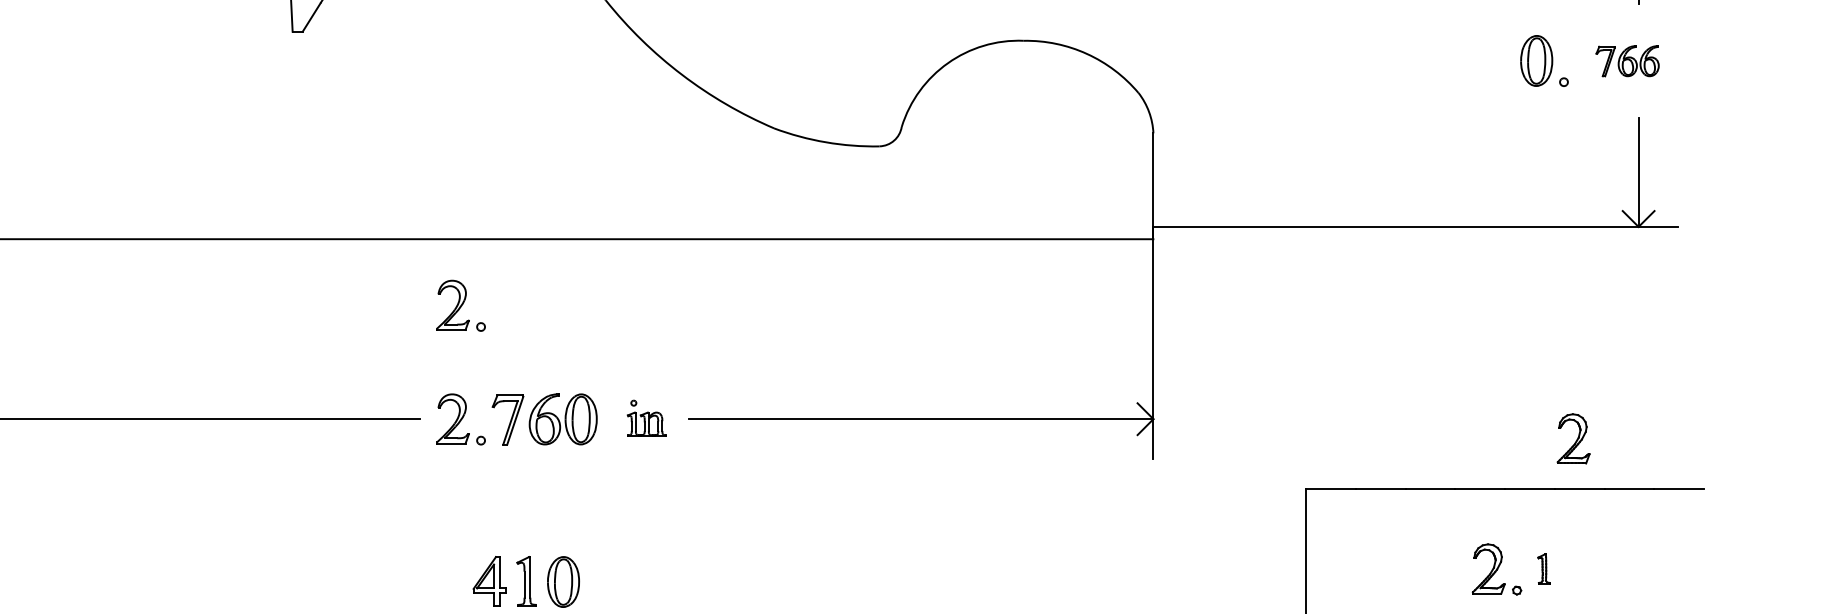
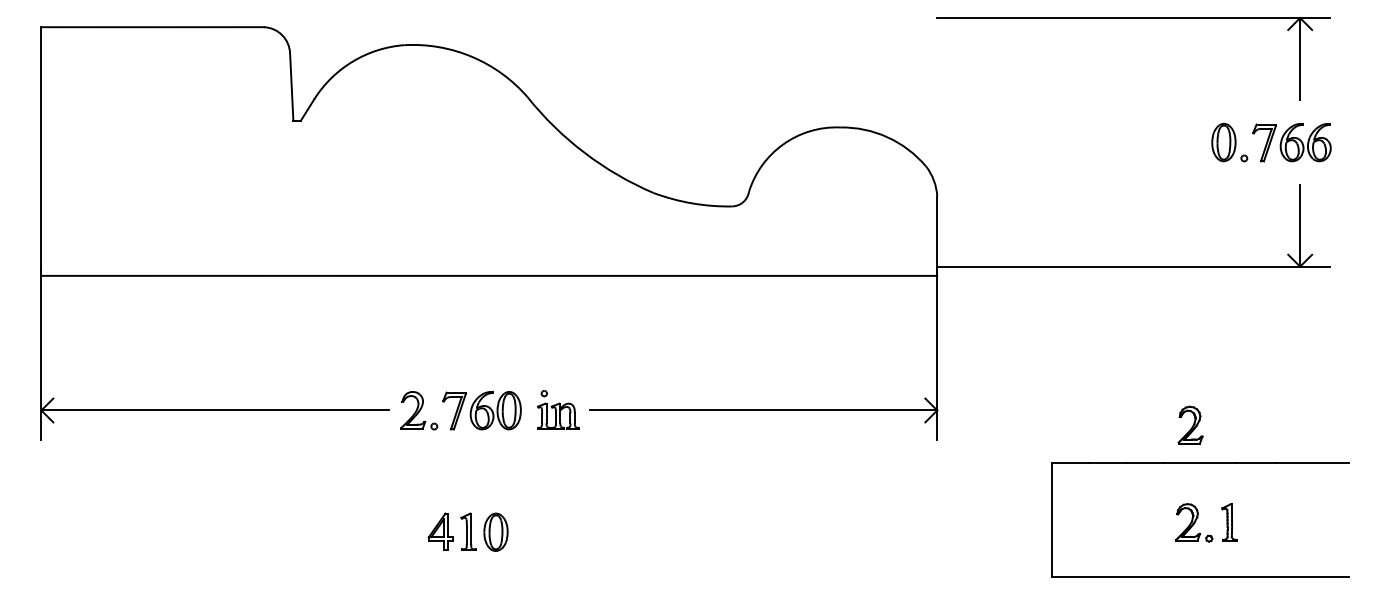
part: (1627, 60) -> (1291, 142), size x1.67
part: (461, 305) -> (419, 325), removed
part: (647, 417) -> (558, 409), size x1.43
part: (1573, 437) -> (1190, 424), moved
part: (1544, 568) -> (1229, 522), size x1.67

